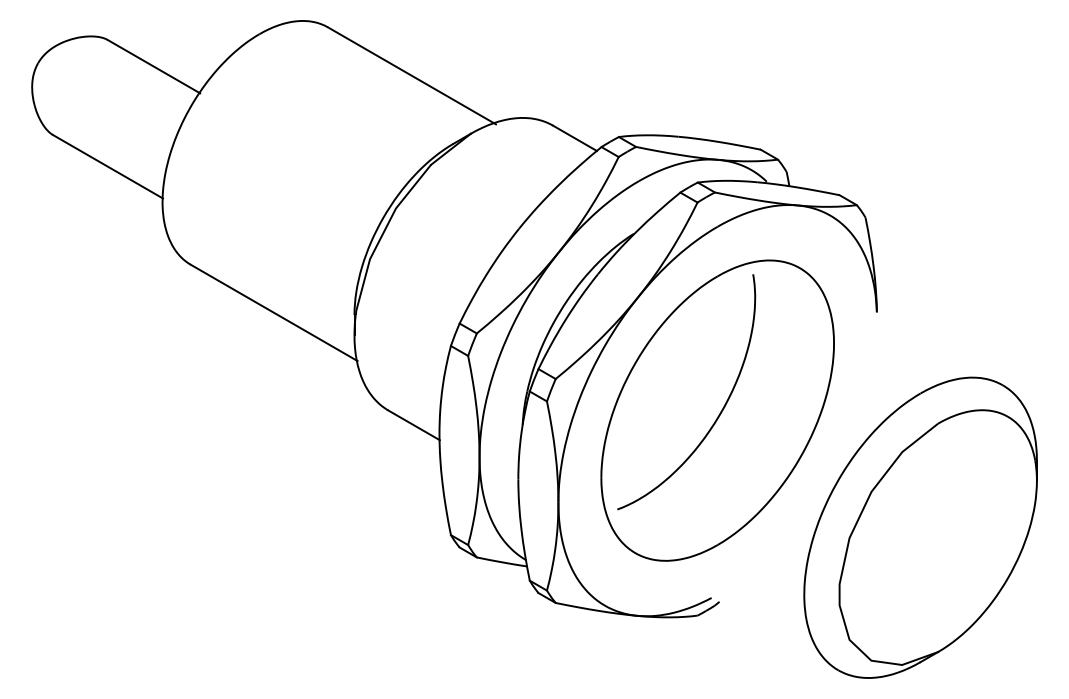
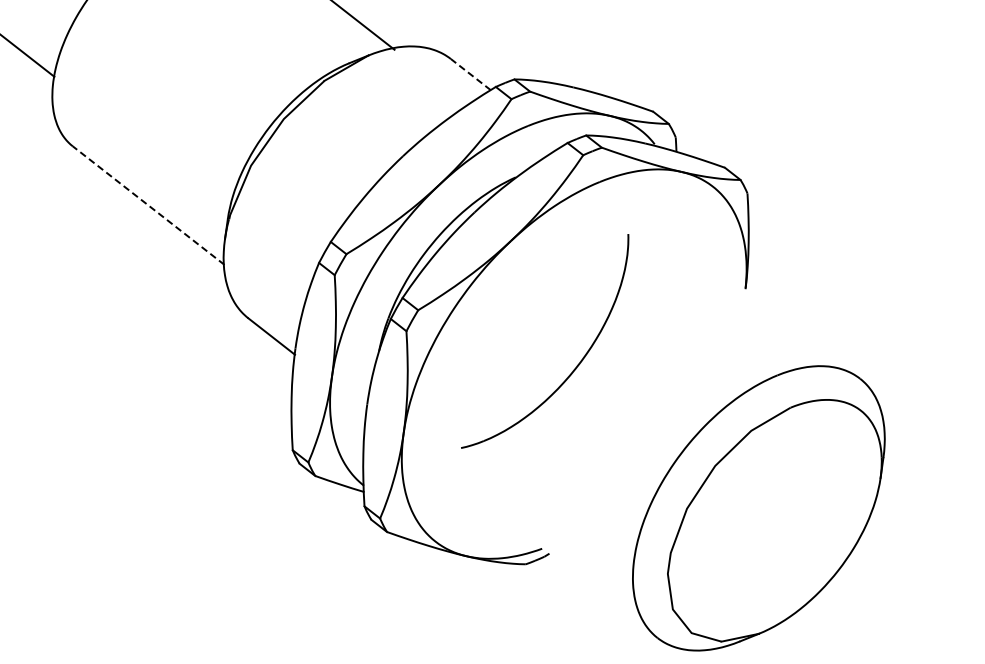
line: (574, 138) -> (470, 74), solid -> dashed
line: (273, 312) -> (148, 205), solid -> dashed
part: (717, 410) -> (574, 363), removed

